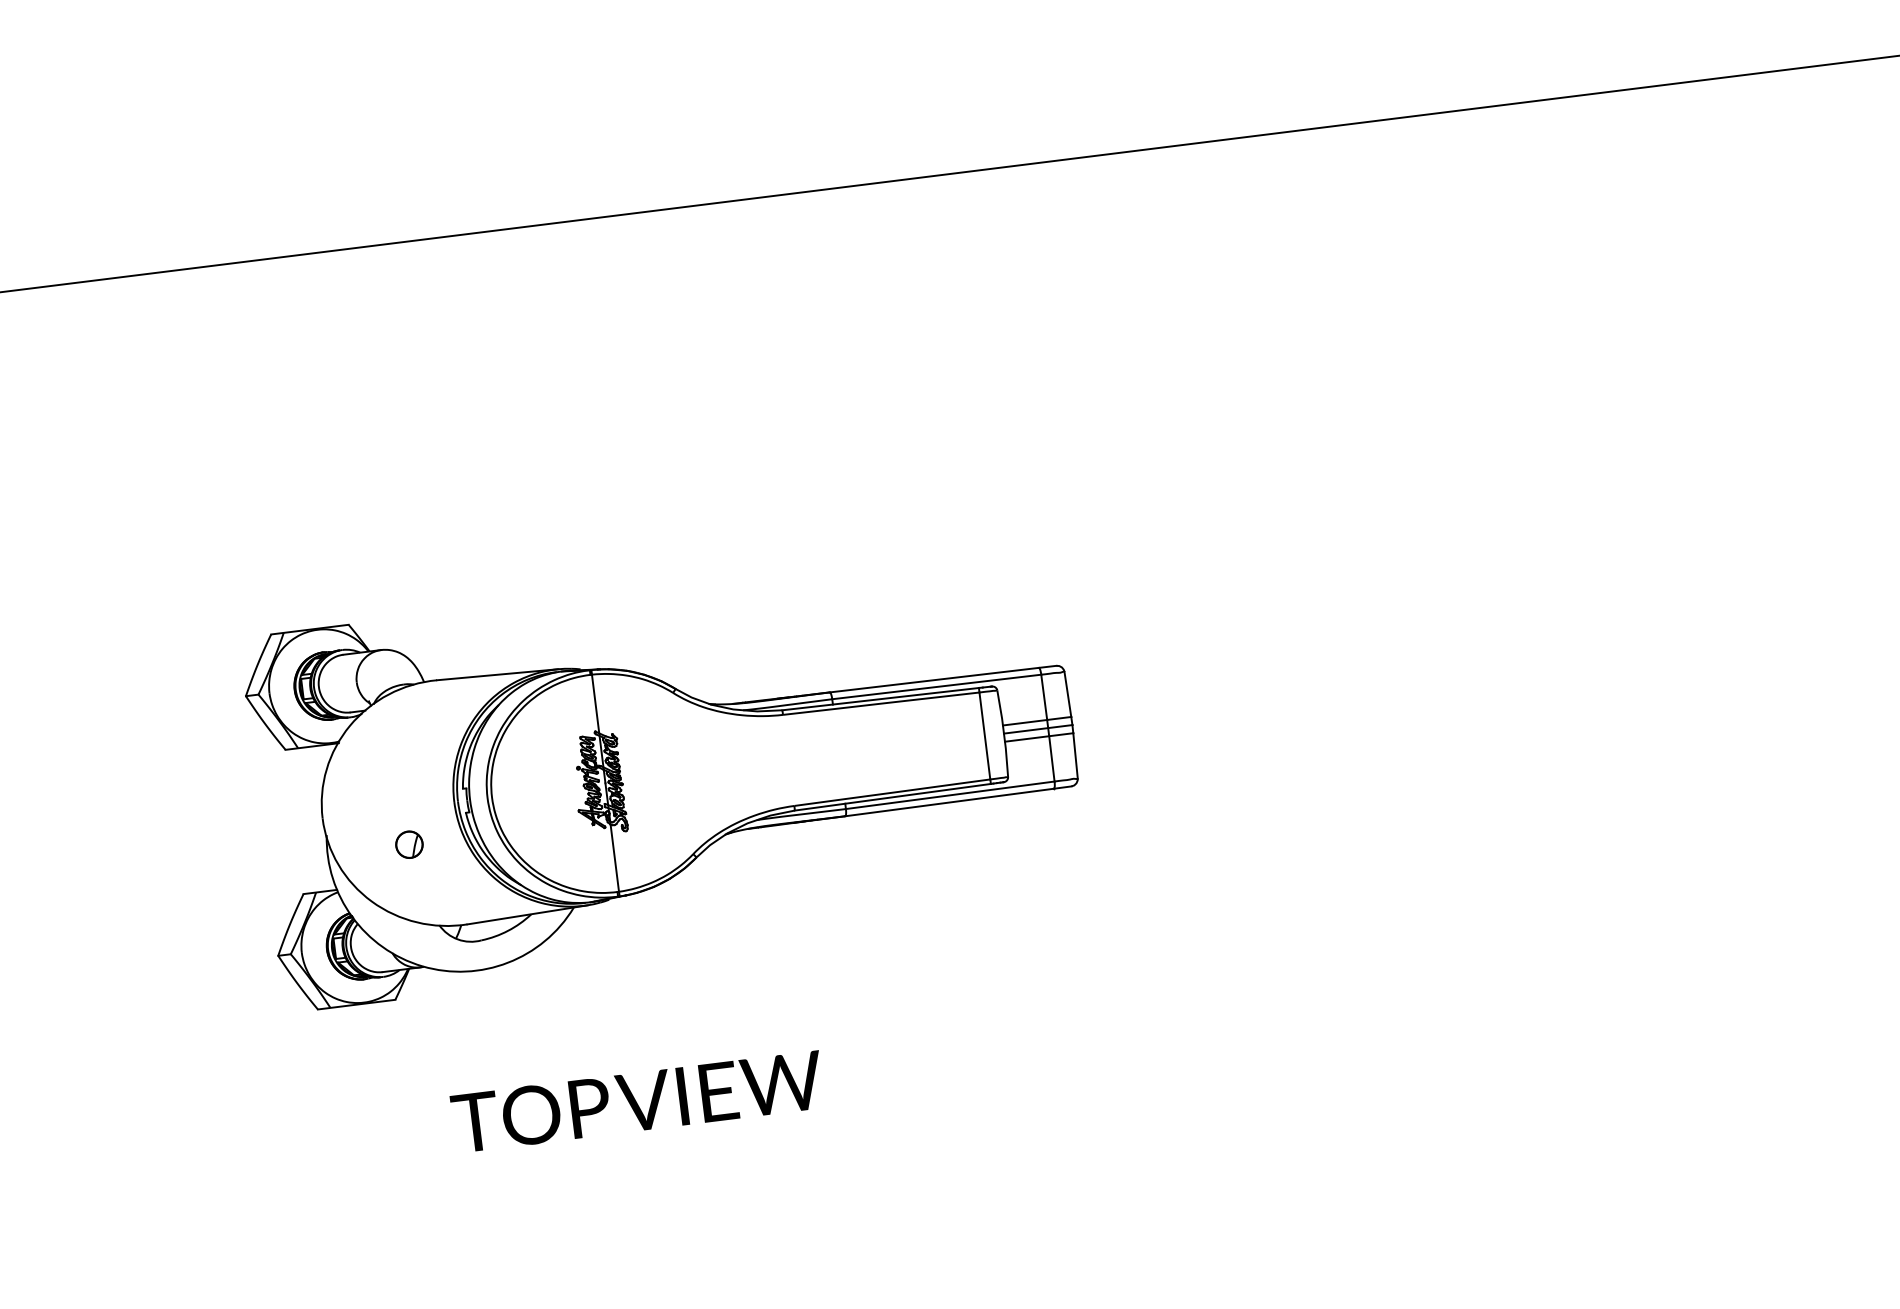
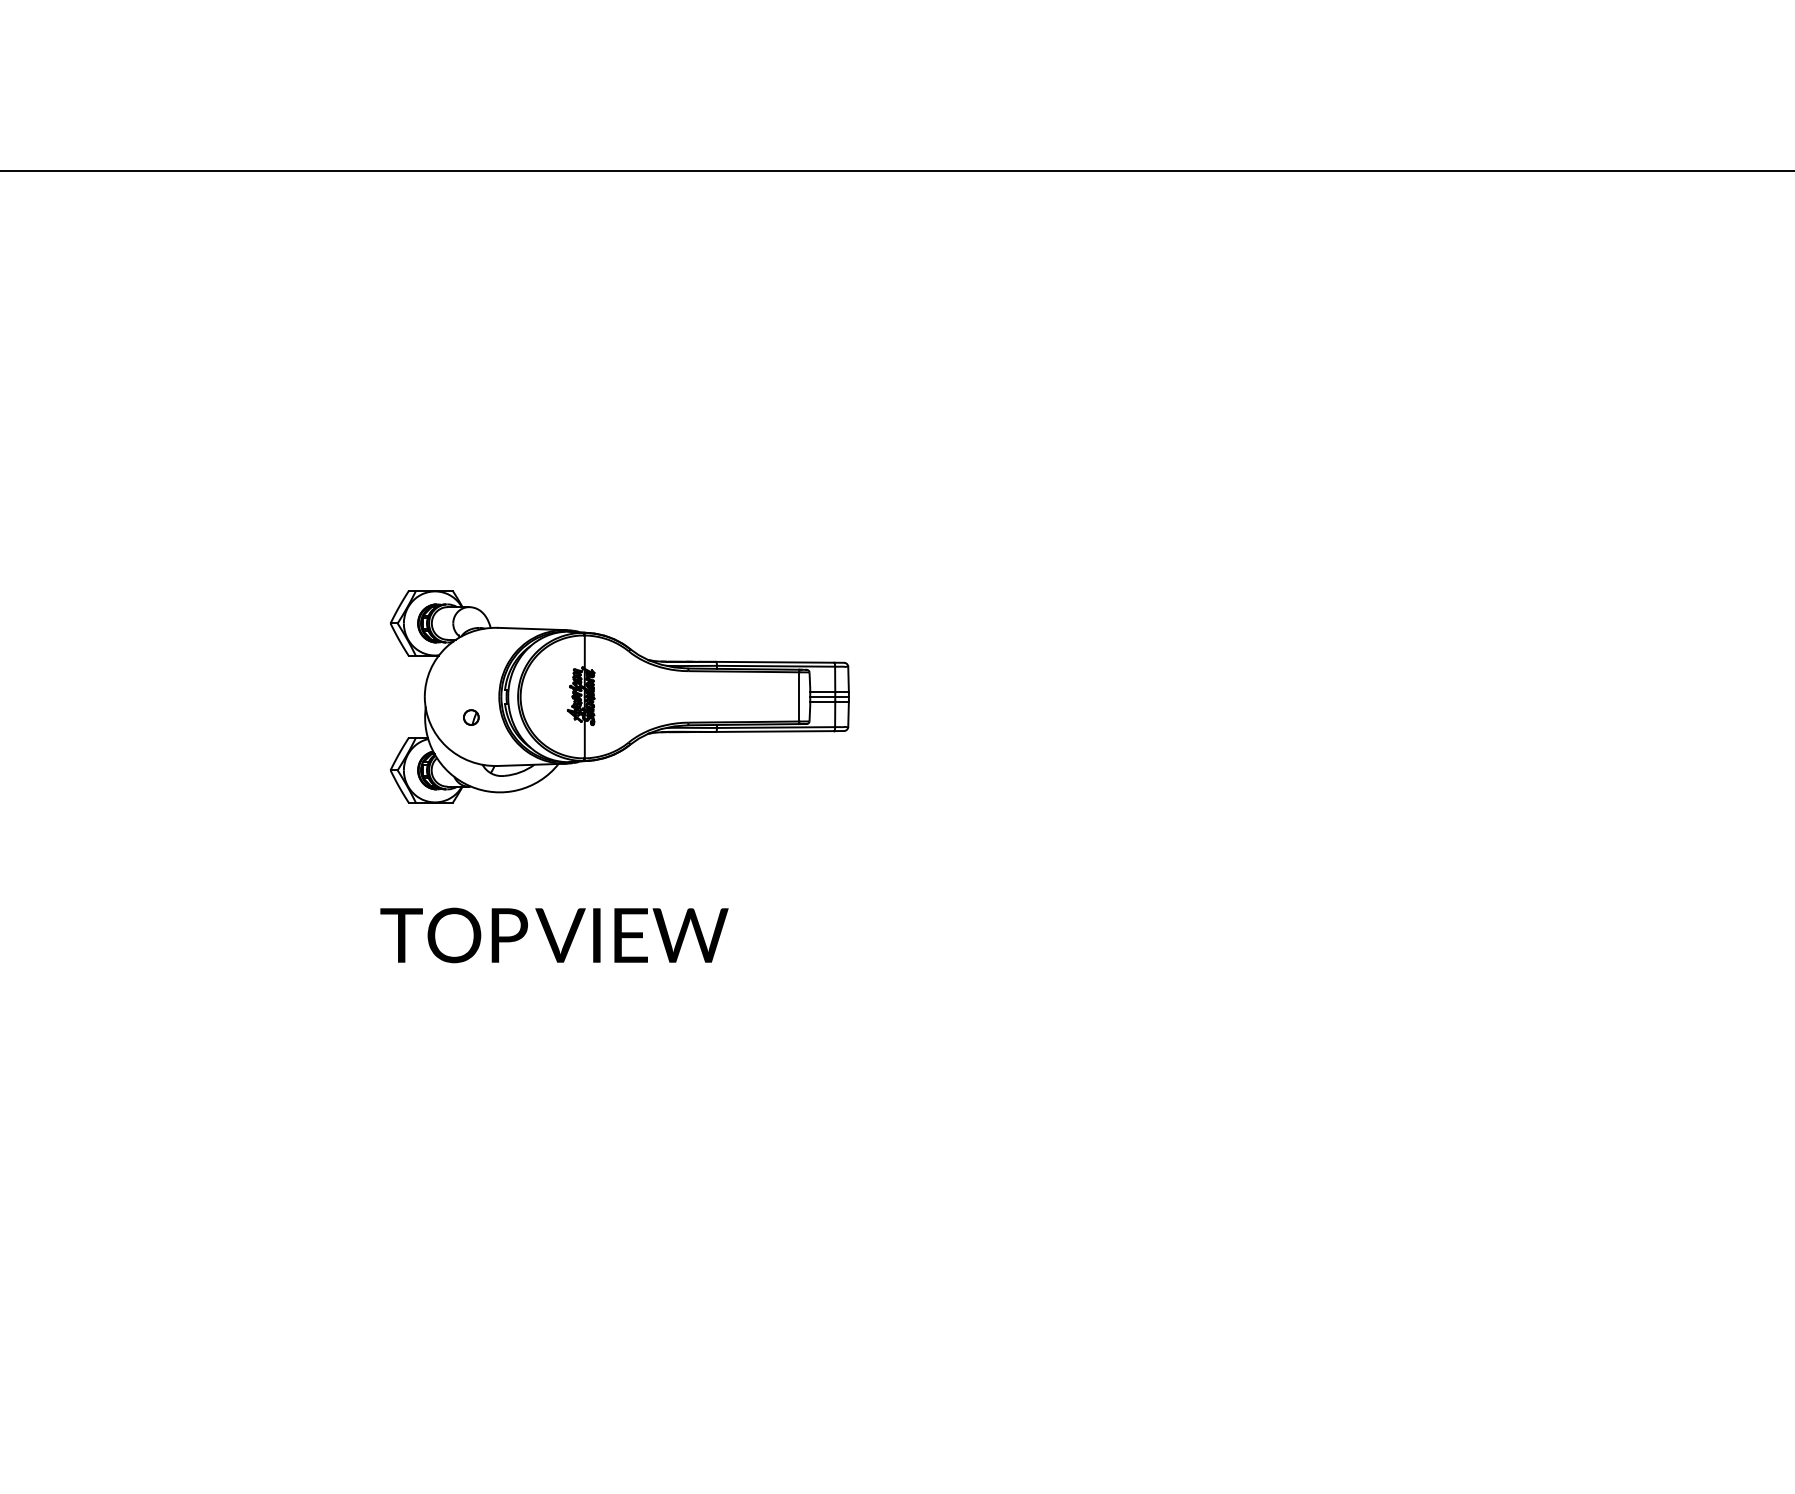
part: (667, 775) -> (619, 696), size x0.6
text: (637, 1101) -> (554, 935), moved

